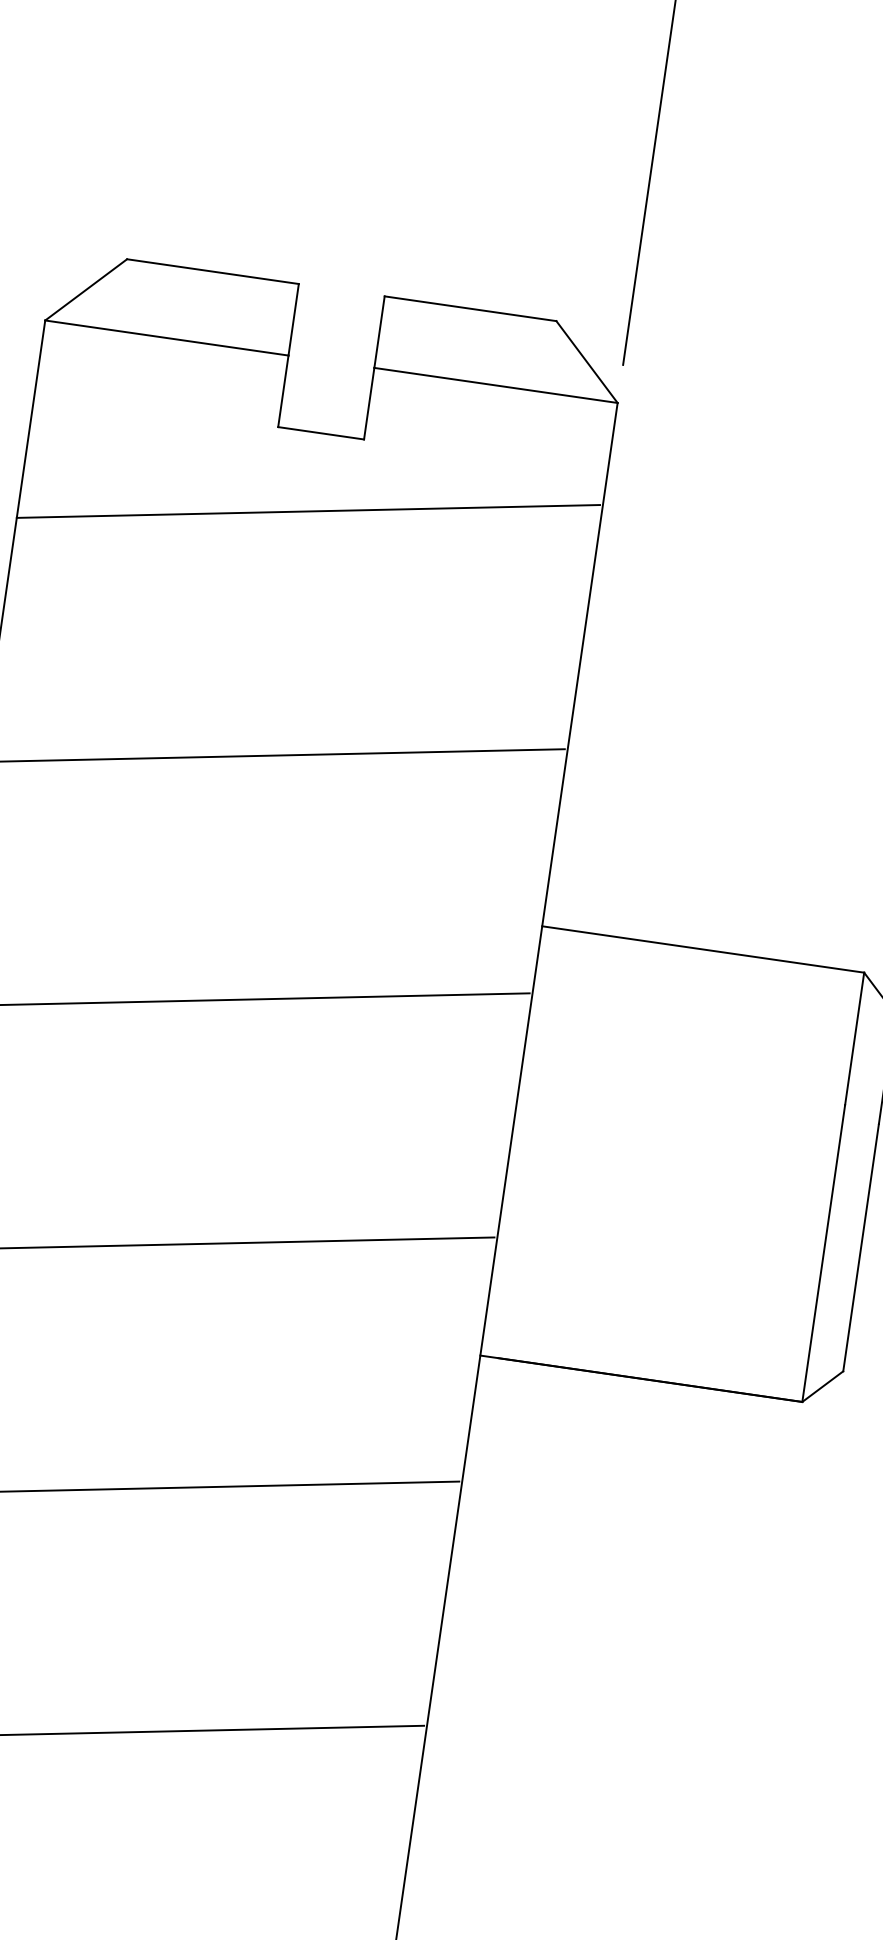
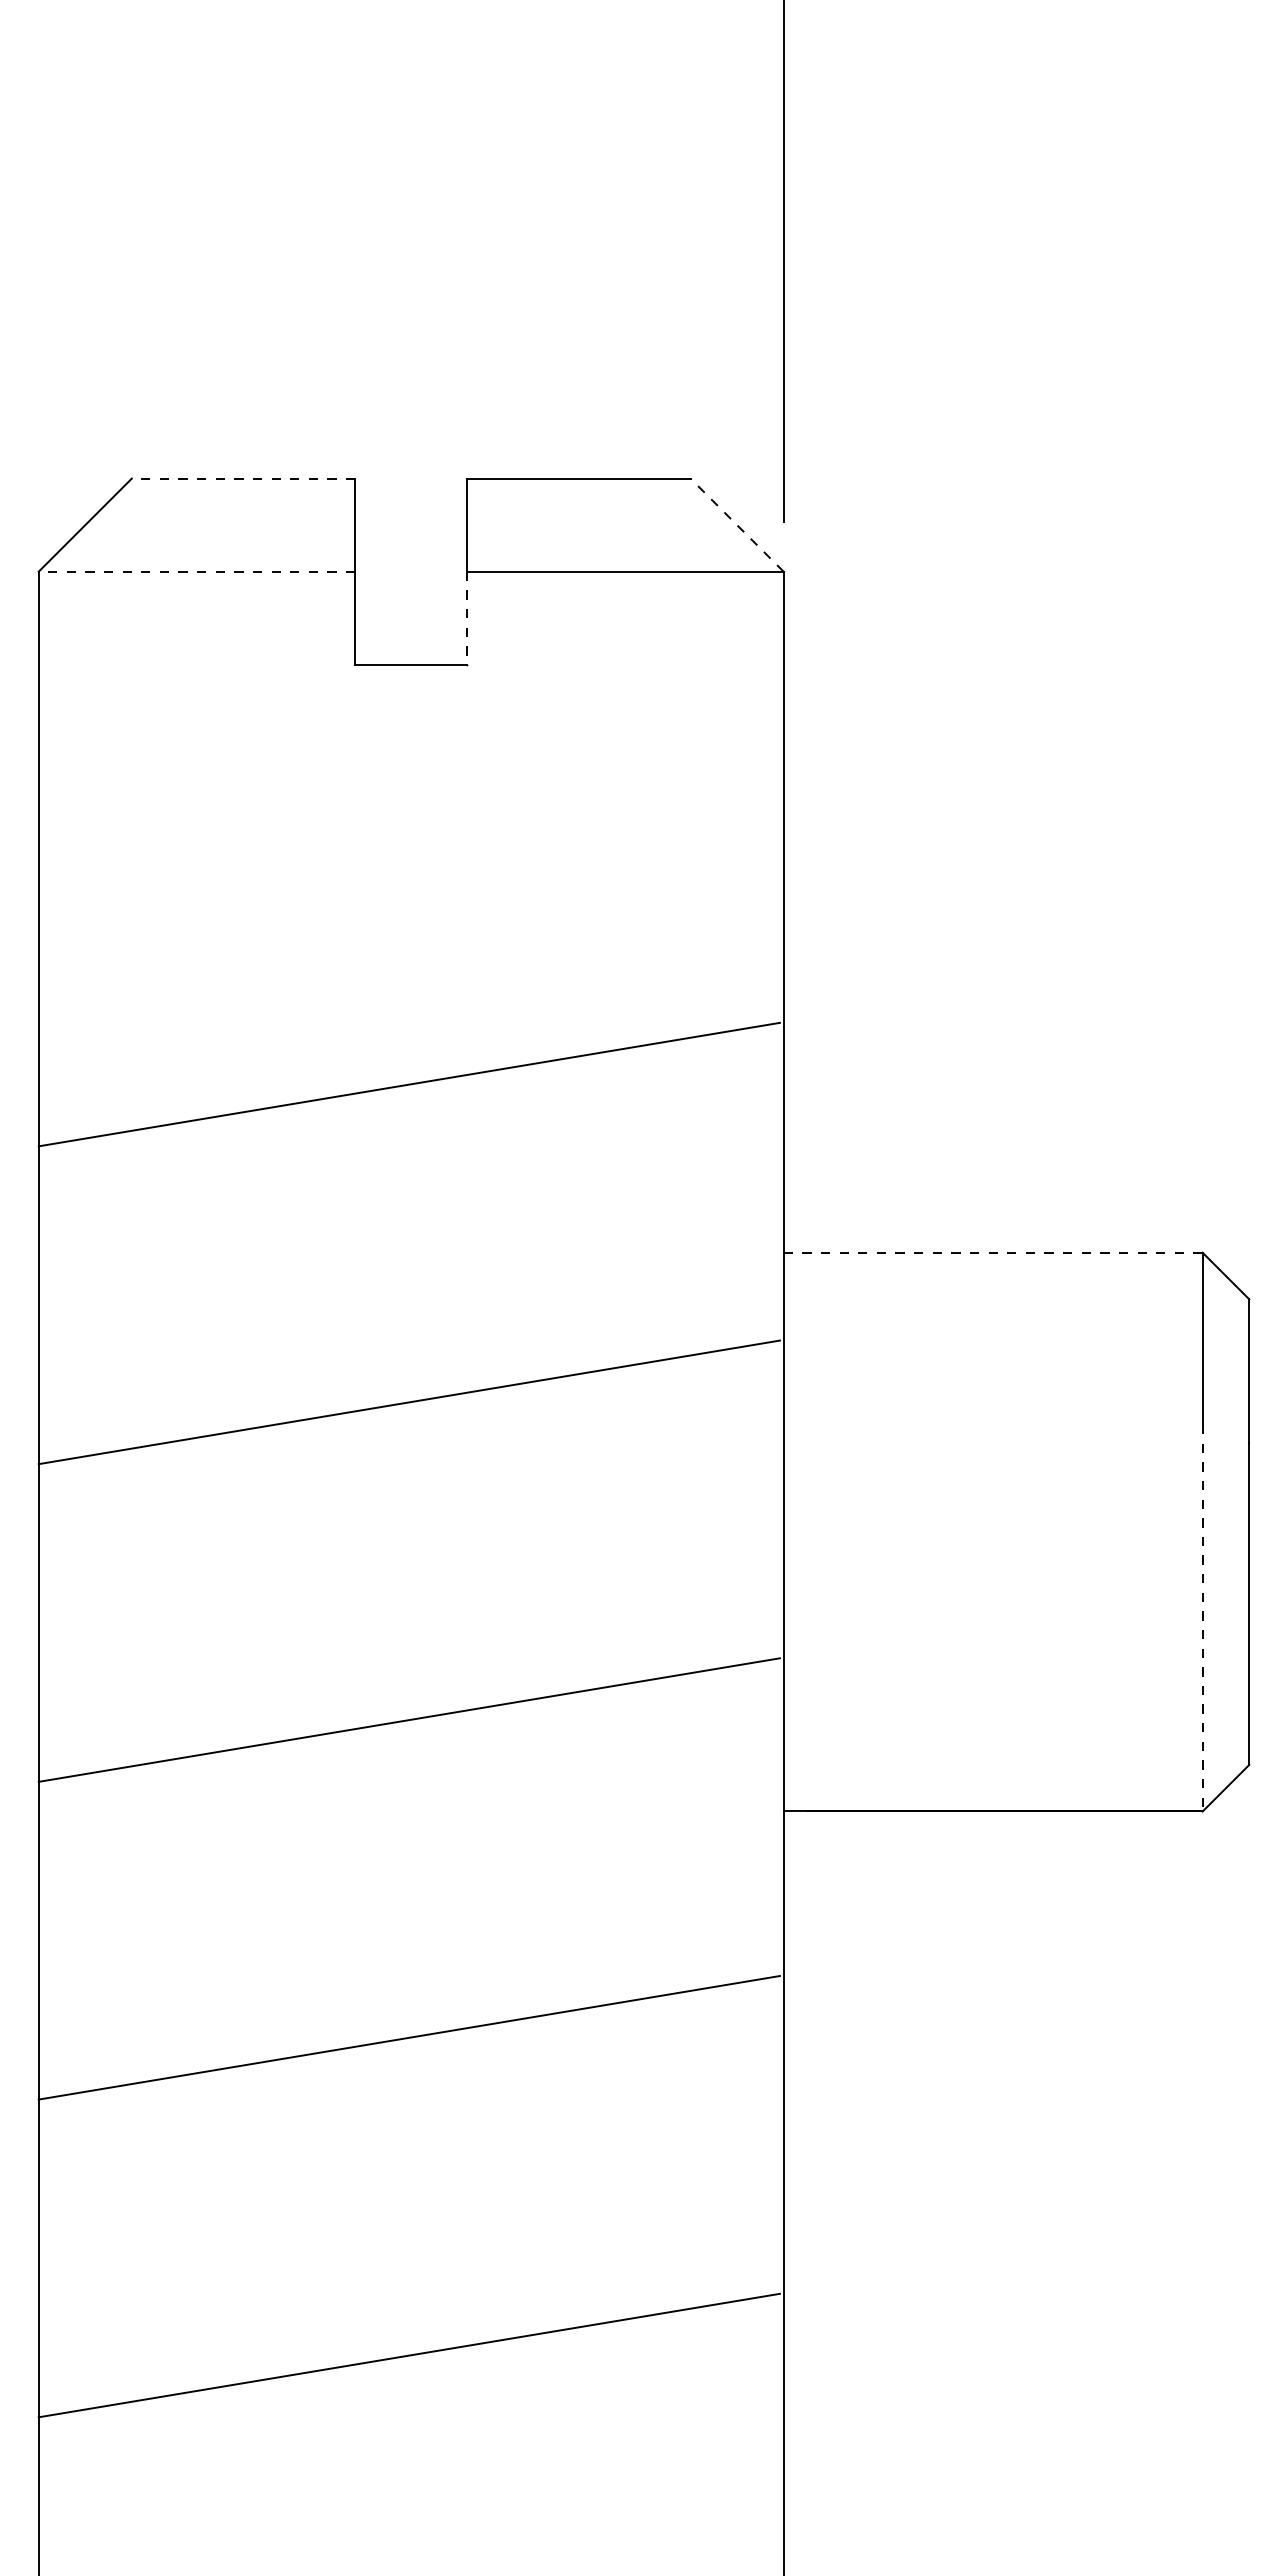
line: (212, 271) -> (243, 478), solid -> dashed
line: (166, 337) -> (196, 571), solid -> dashed
line: (587, 362) -> (737, 525), solid -> dashed
line: (369, 403) -> (467, 618), solid -> dashed
line: (307, 511) -> (408, 766), removed
line: (703, 949) -> (993, 1252), solid -> dashed
line: (823, 1253) -> (1202, 1618), solid -> dashed

